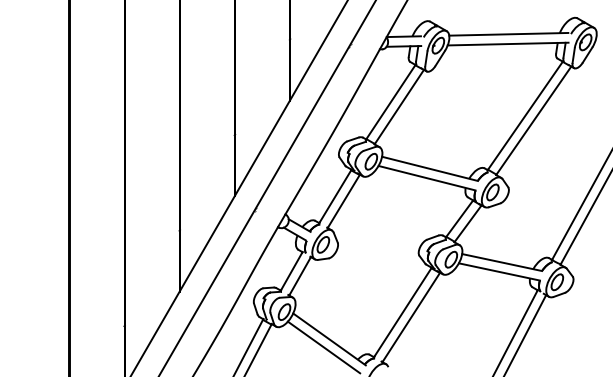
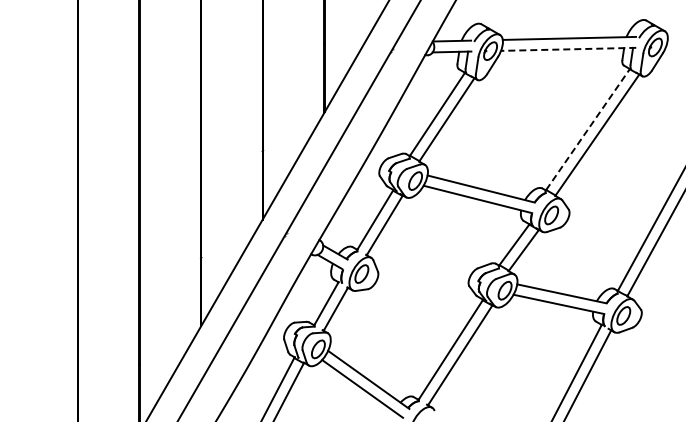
line: (507, 44) -> (568, 49), solid -> dashed
line: (525, 115) -> (588, 129), solid -> dashed

